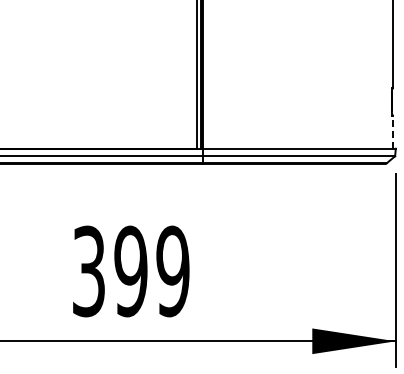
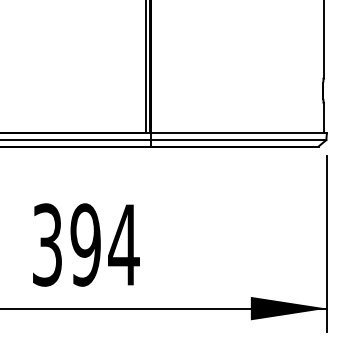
line: (392, 131) -> (323, 117), dashed -> solid
text: (172, 271) -> (123, 245), 399 -> 394

